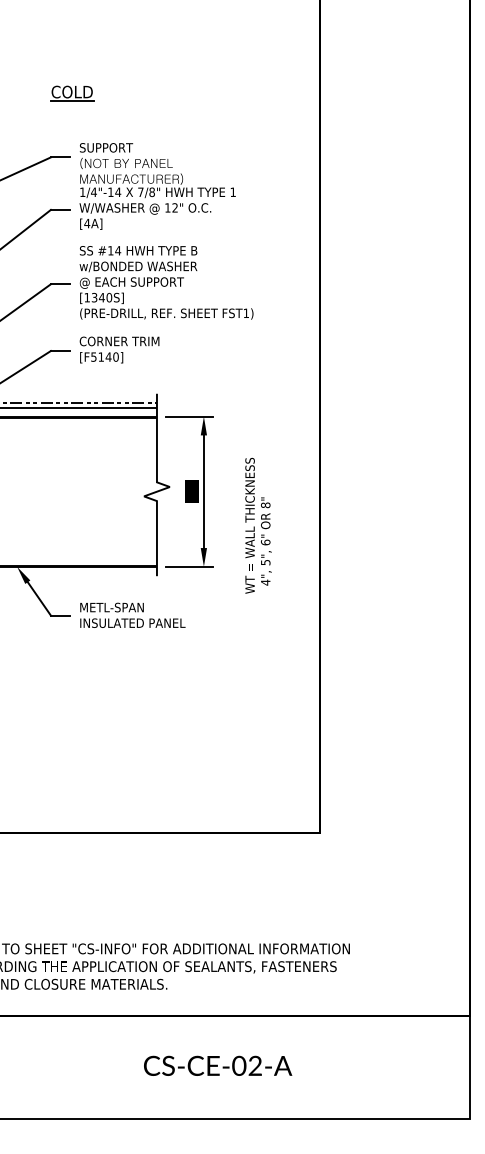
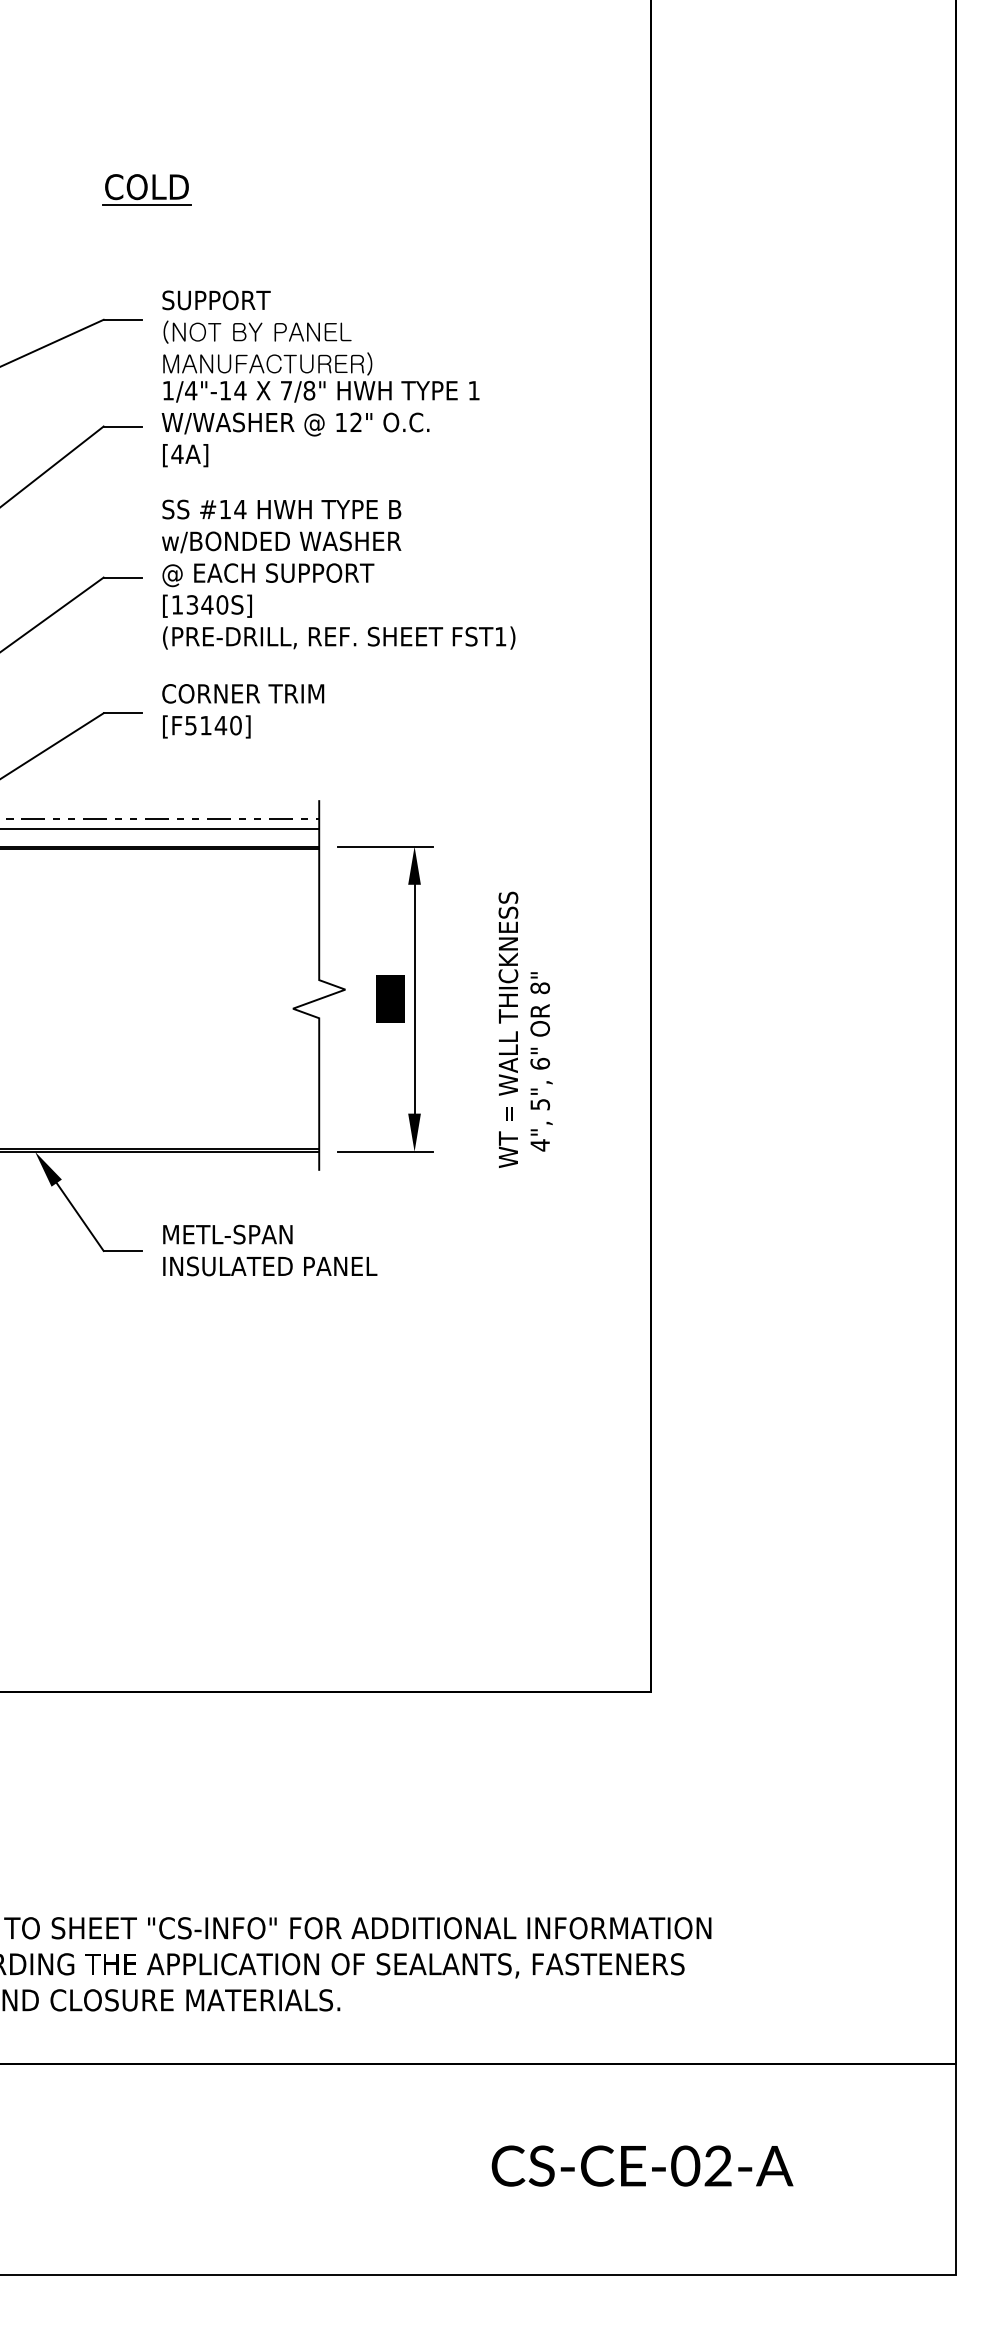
text: (258, 525) -> (525, 1029), moved
text: (218, 1065) -> (643, 2165), moved

